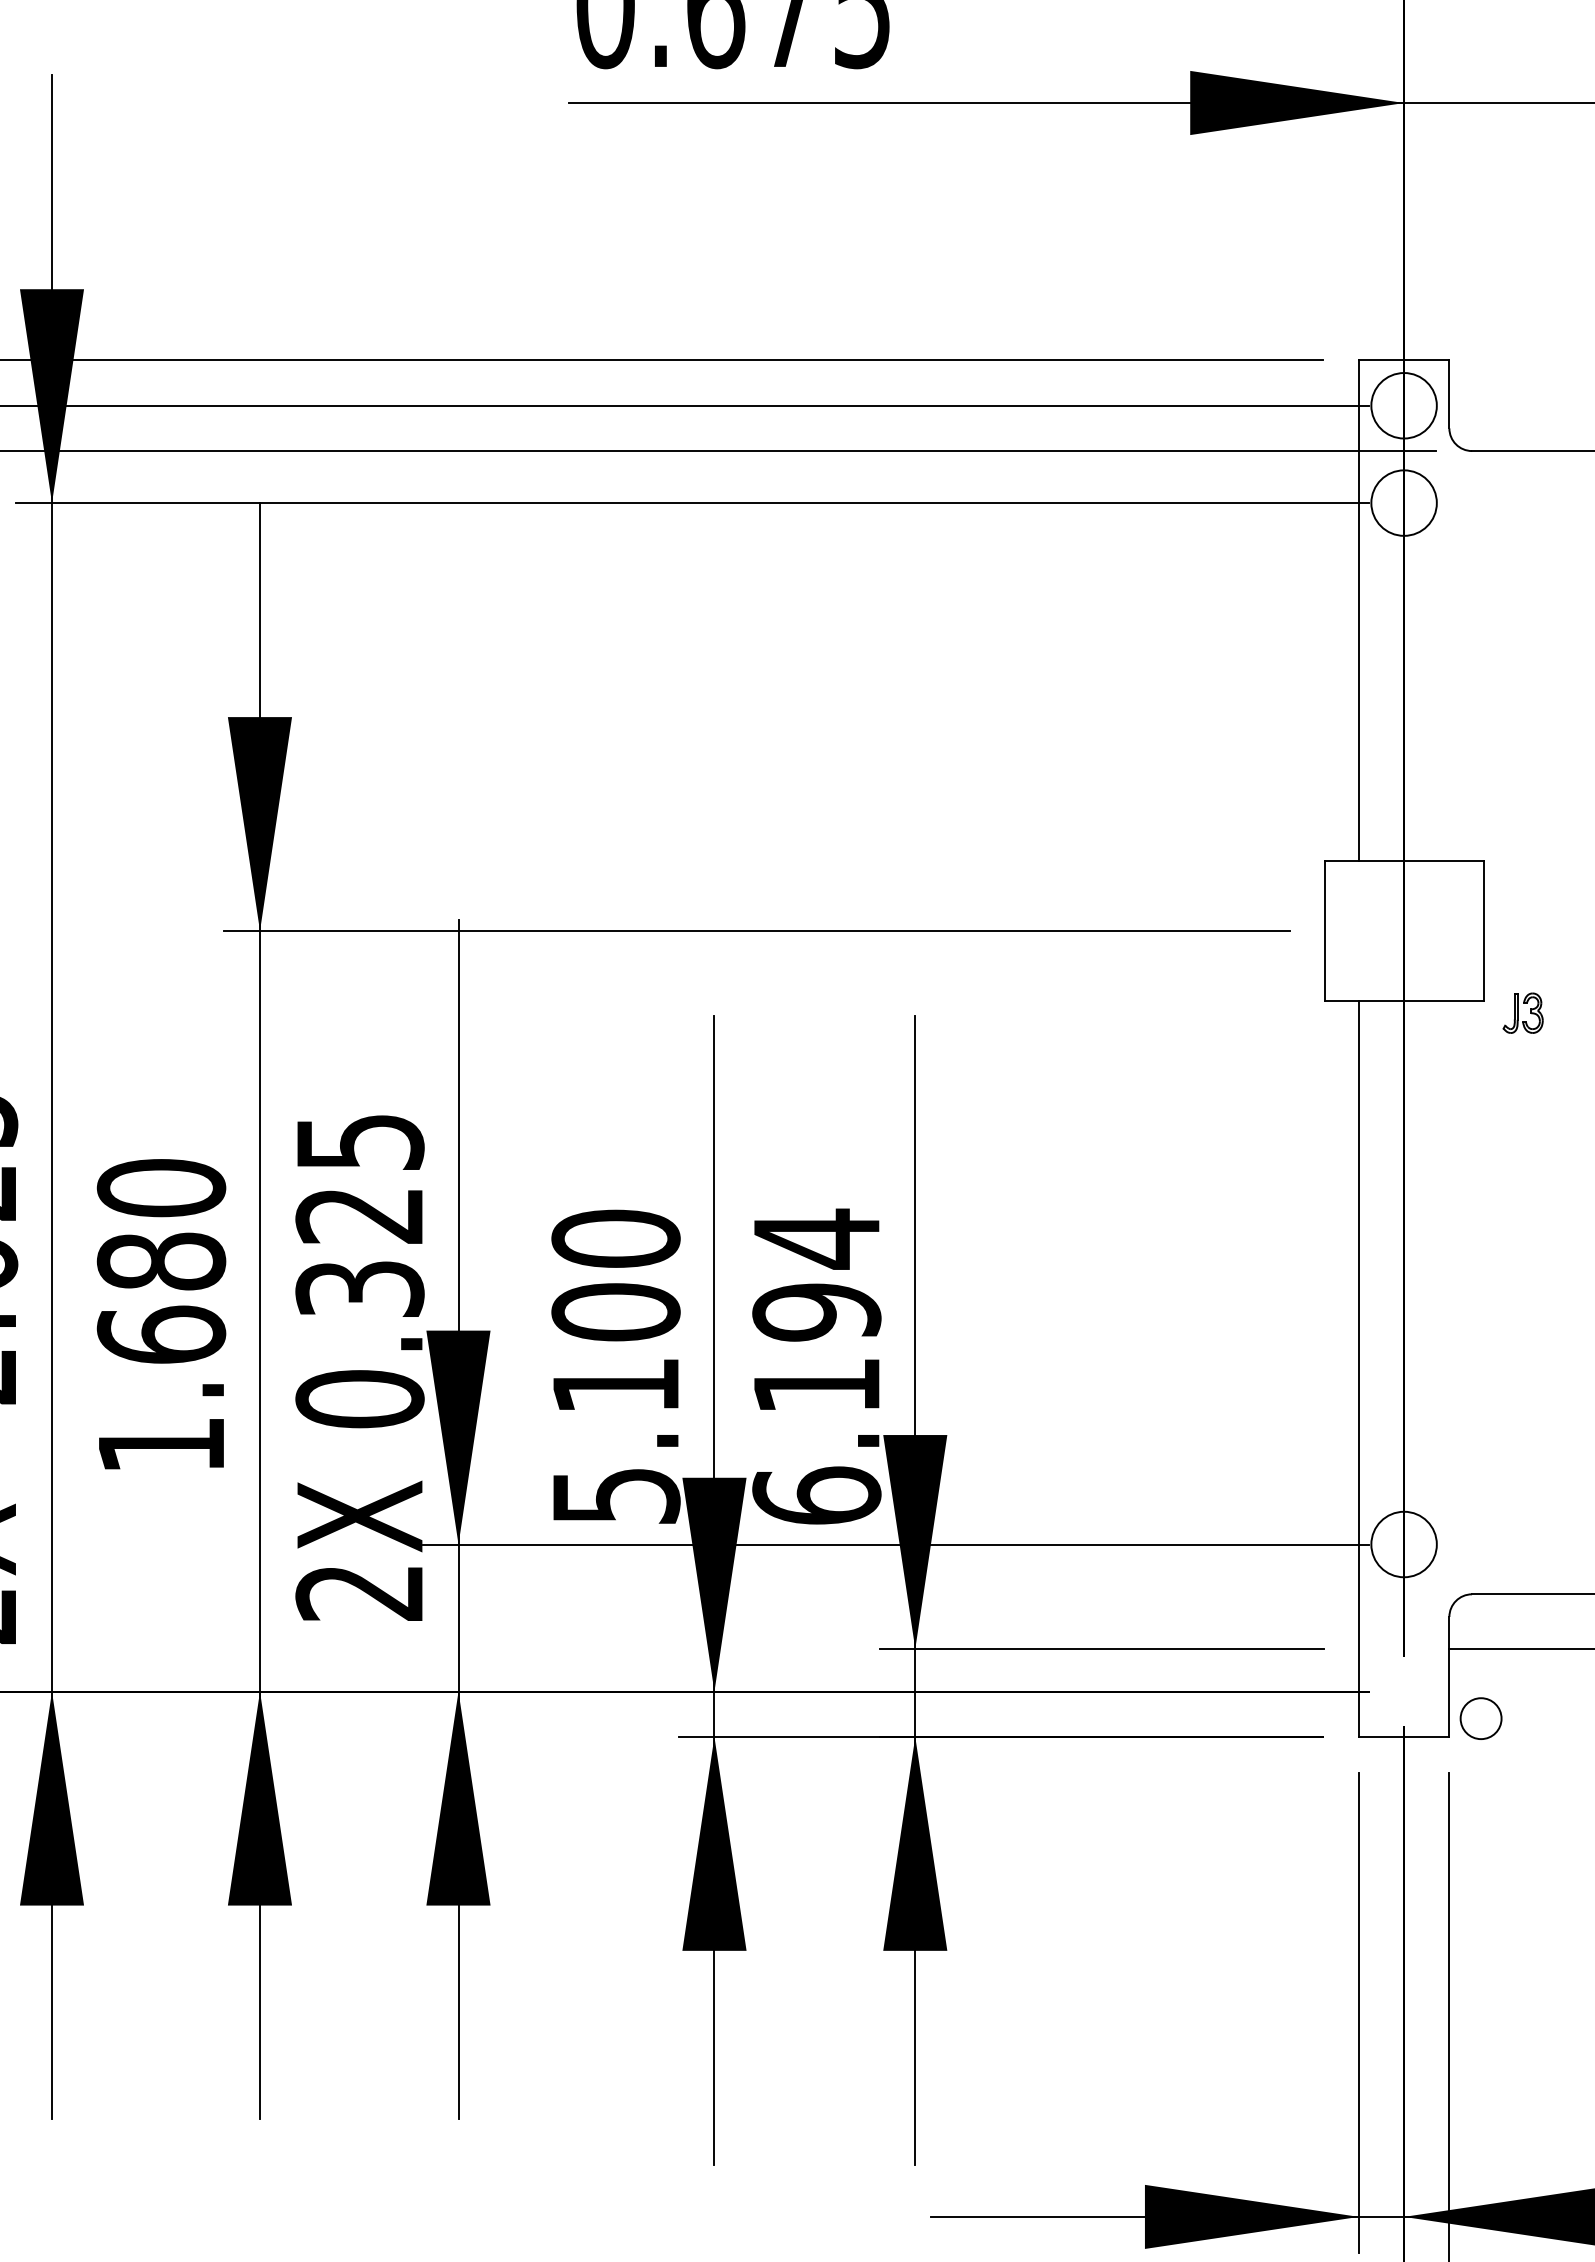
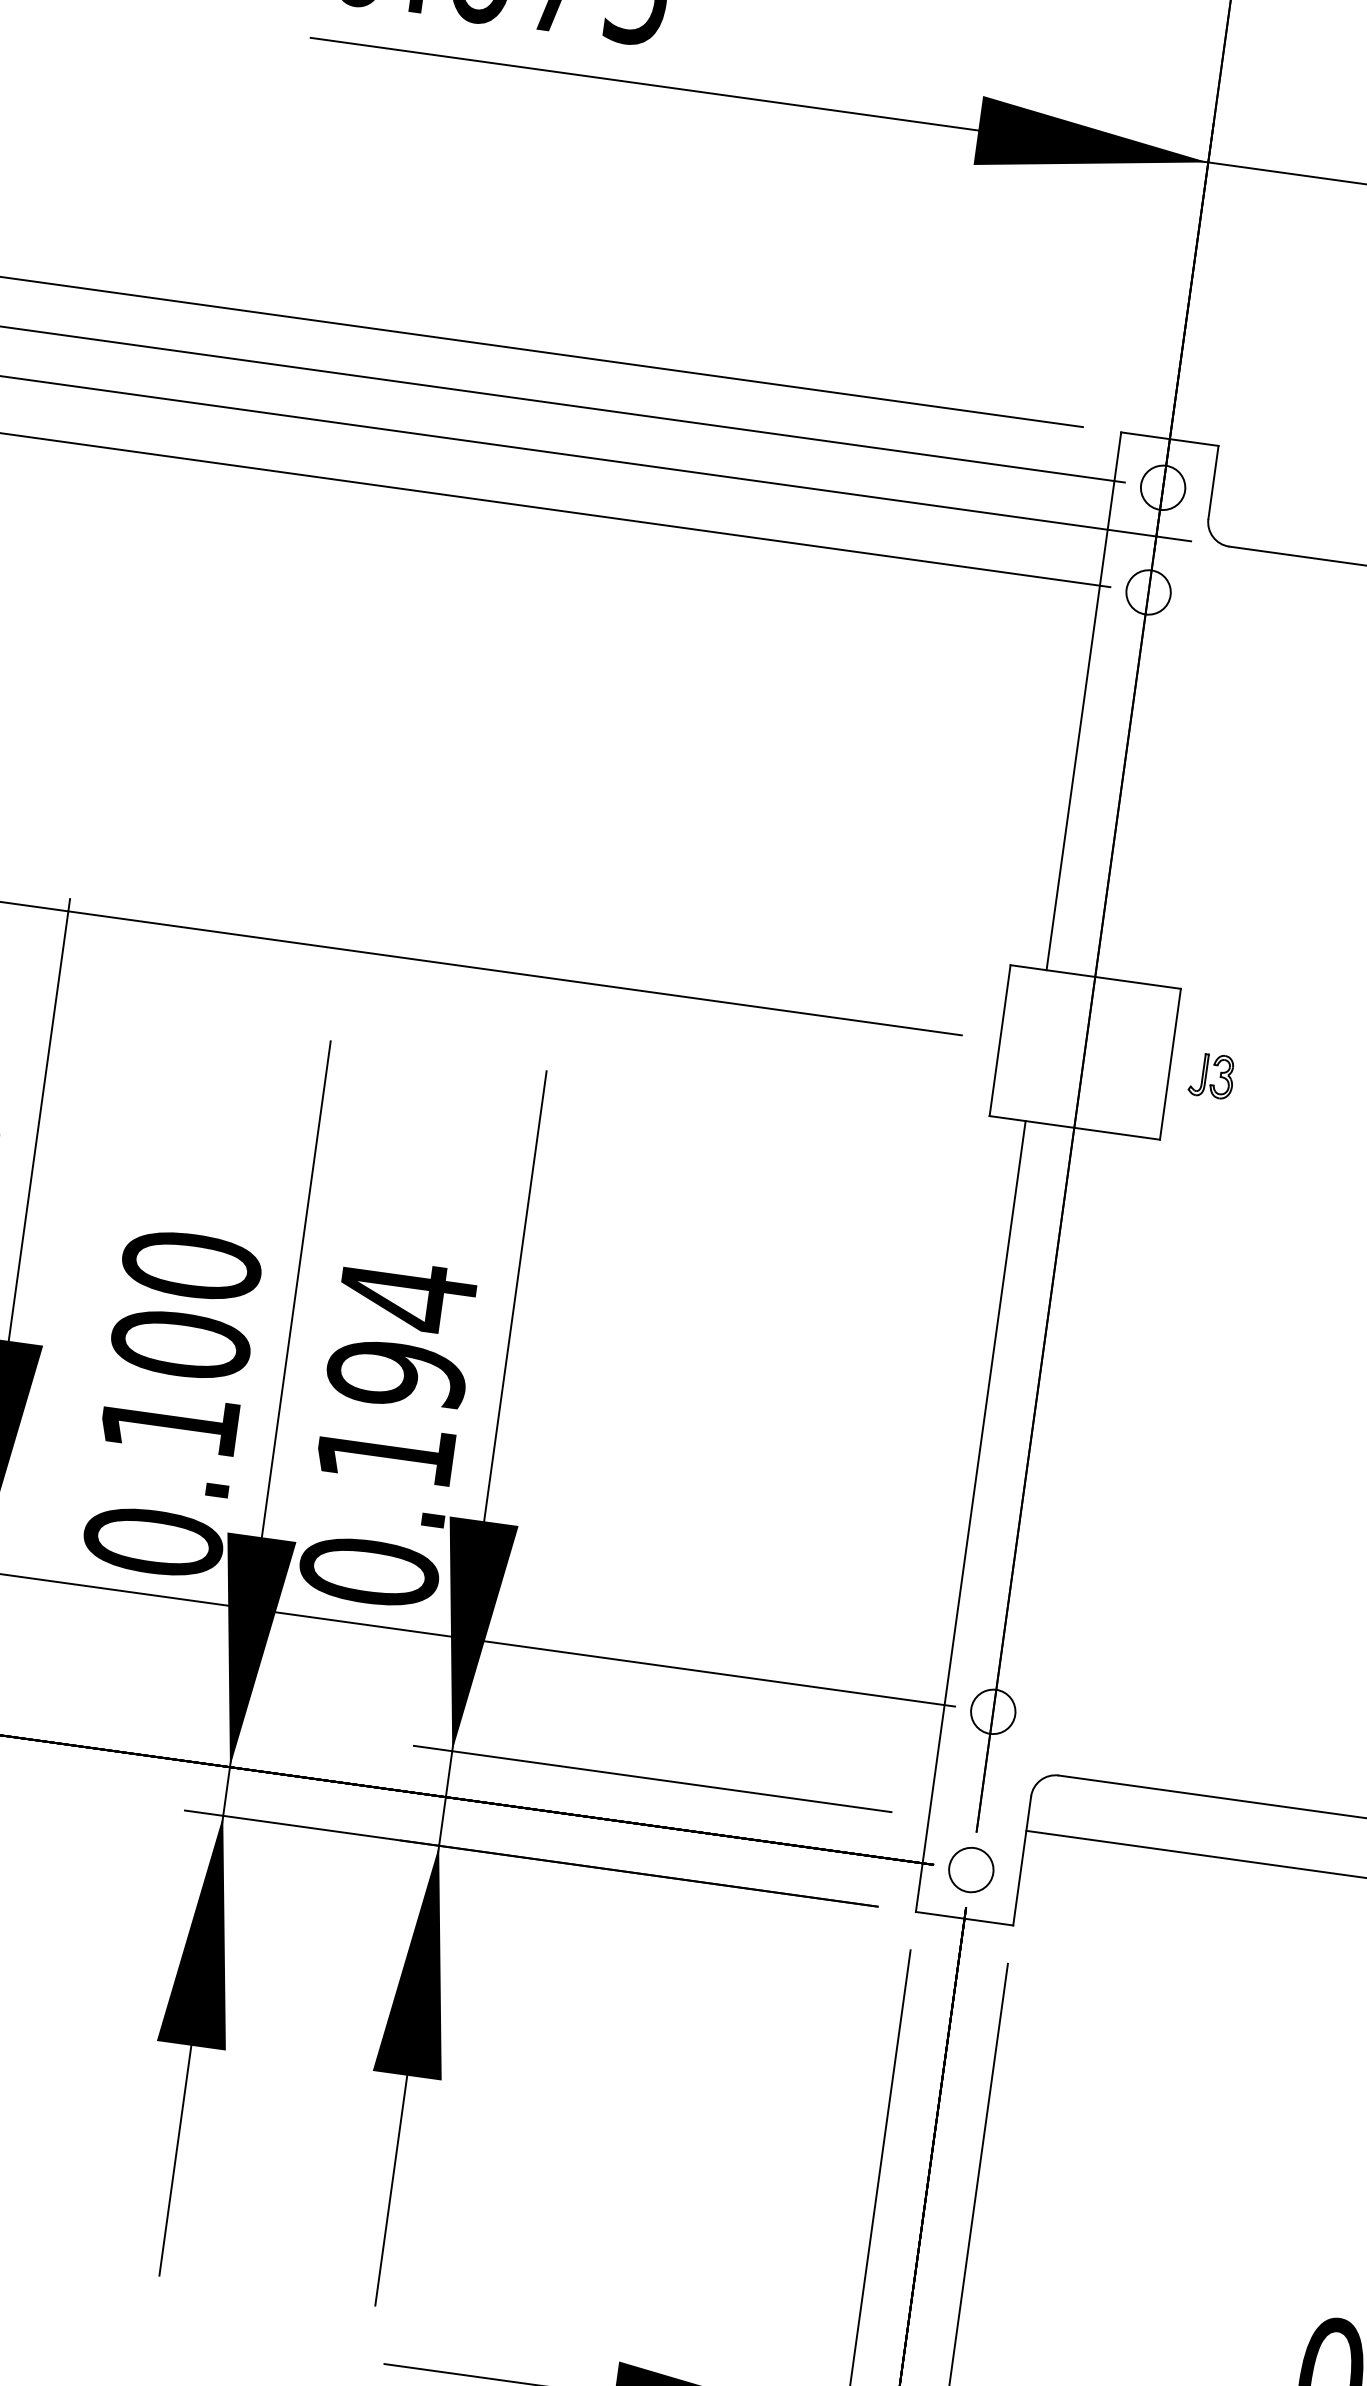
circle: (1403, 405) -> (1162, 487), size x0.62
circle: (1403, 502) -> (1148, 591), size x0.62
part: (1522, 1012) -> (1211, 1074), moved
text: (615, 1495) -> (152, 1541), 5.100 -> 0.100
text: (816, 1495) -> (368, 1571), 6.194 -> 0.194
circle: (1403, 1544) -> (992, 1711), size x0.62
circle: (1480, 1718) -> (970, 1869), moved

